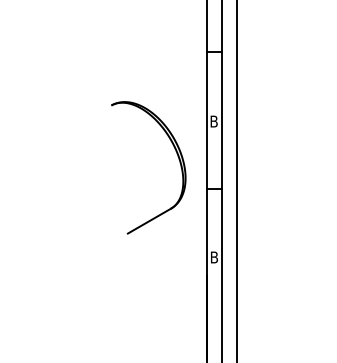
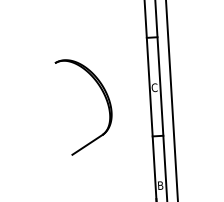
text: (214, 121) -> (154, 87), B -> C
part: (177, 156) -> (104, 97), moved

